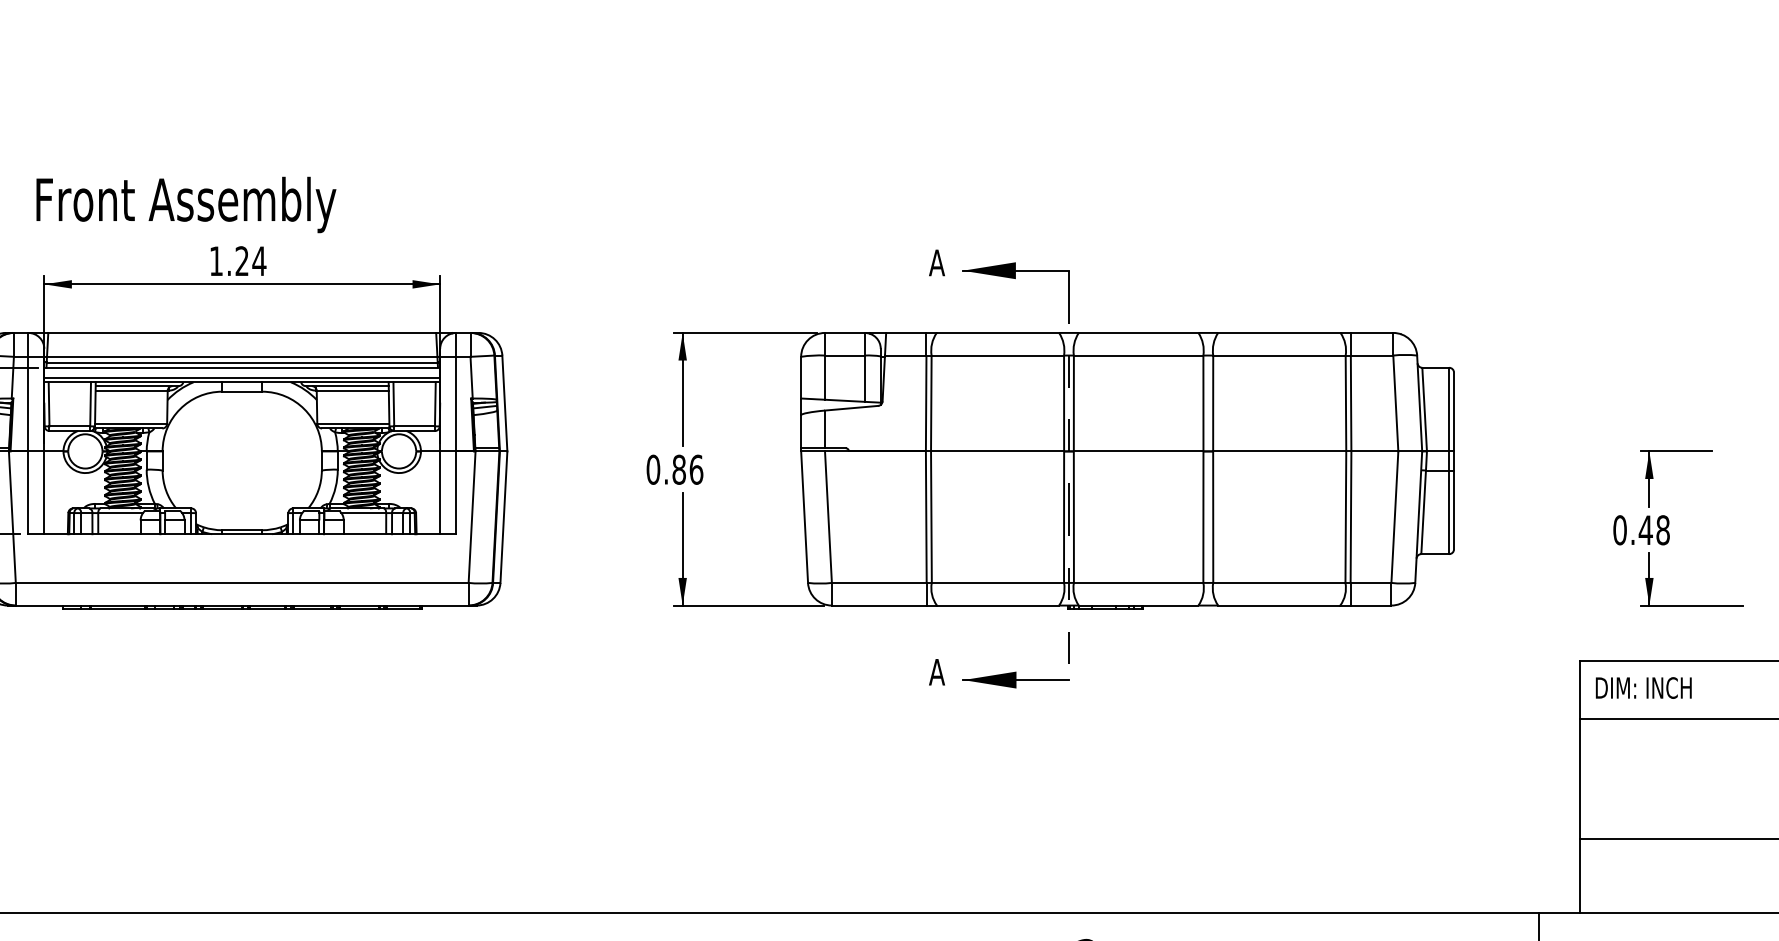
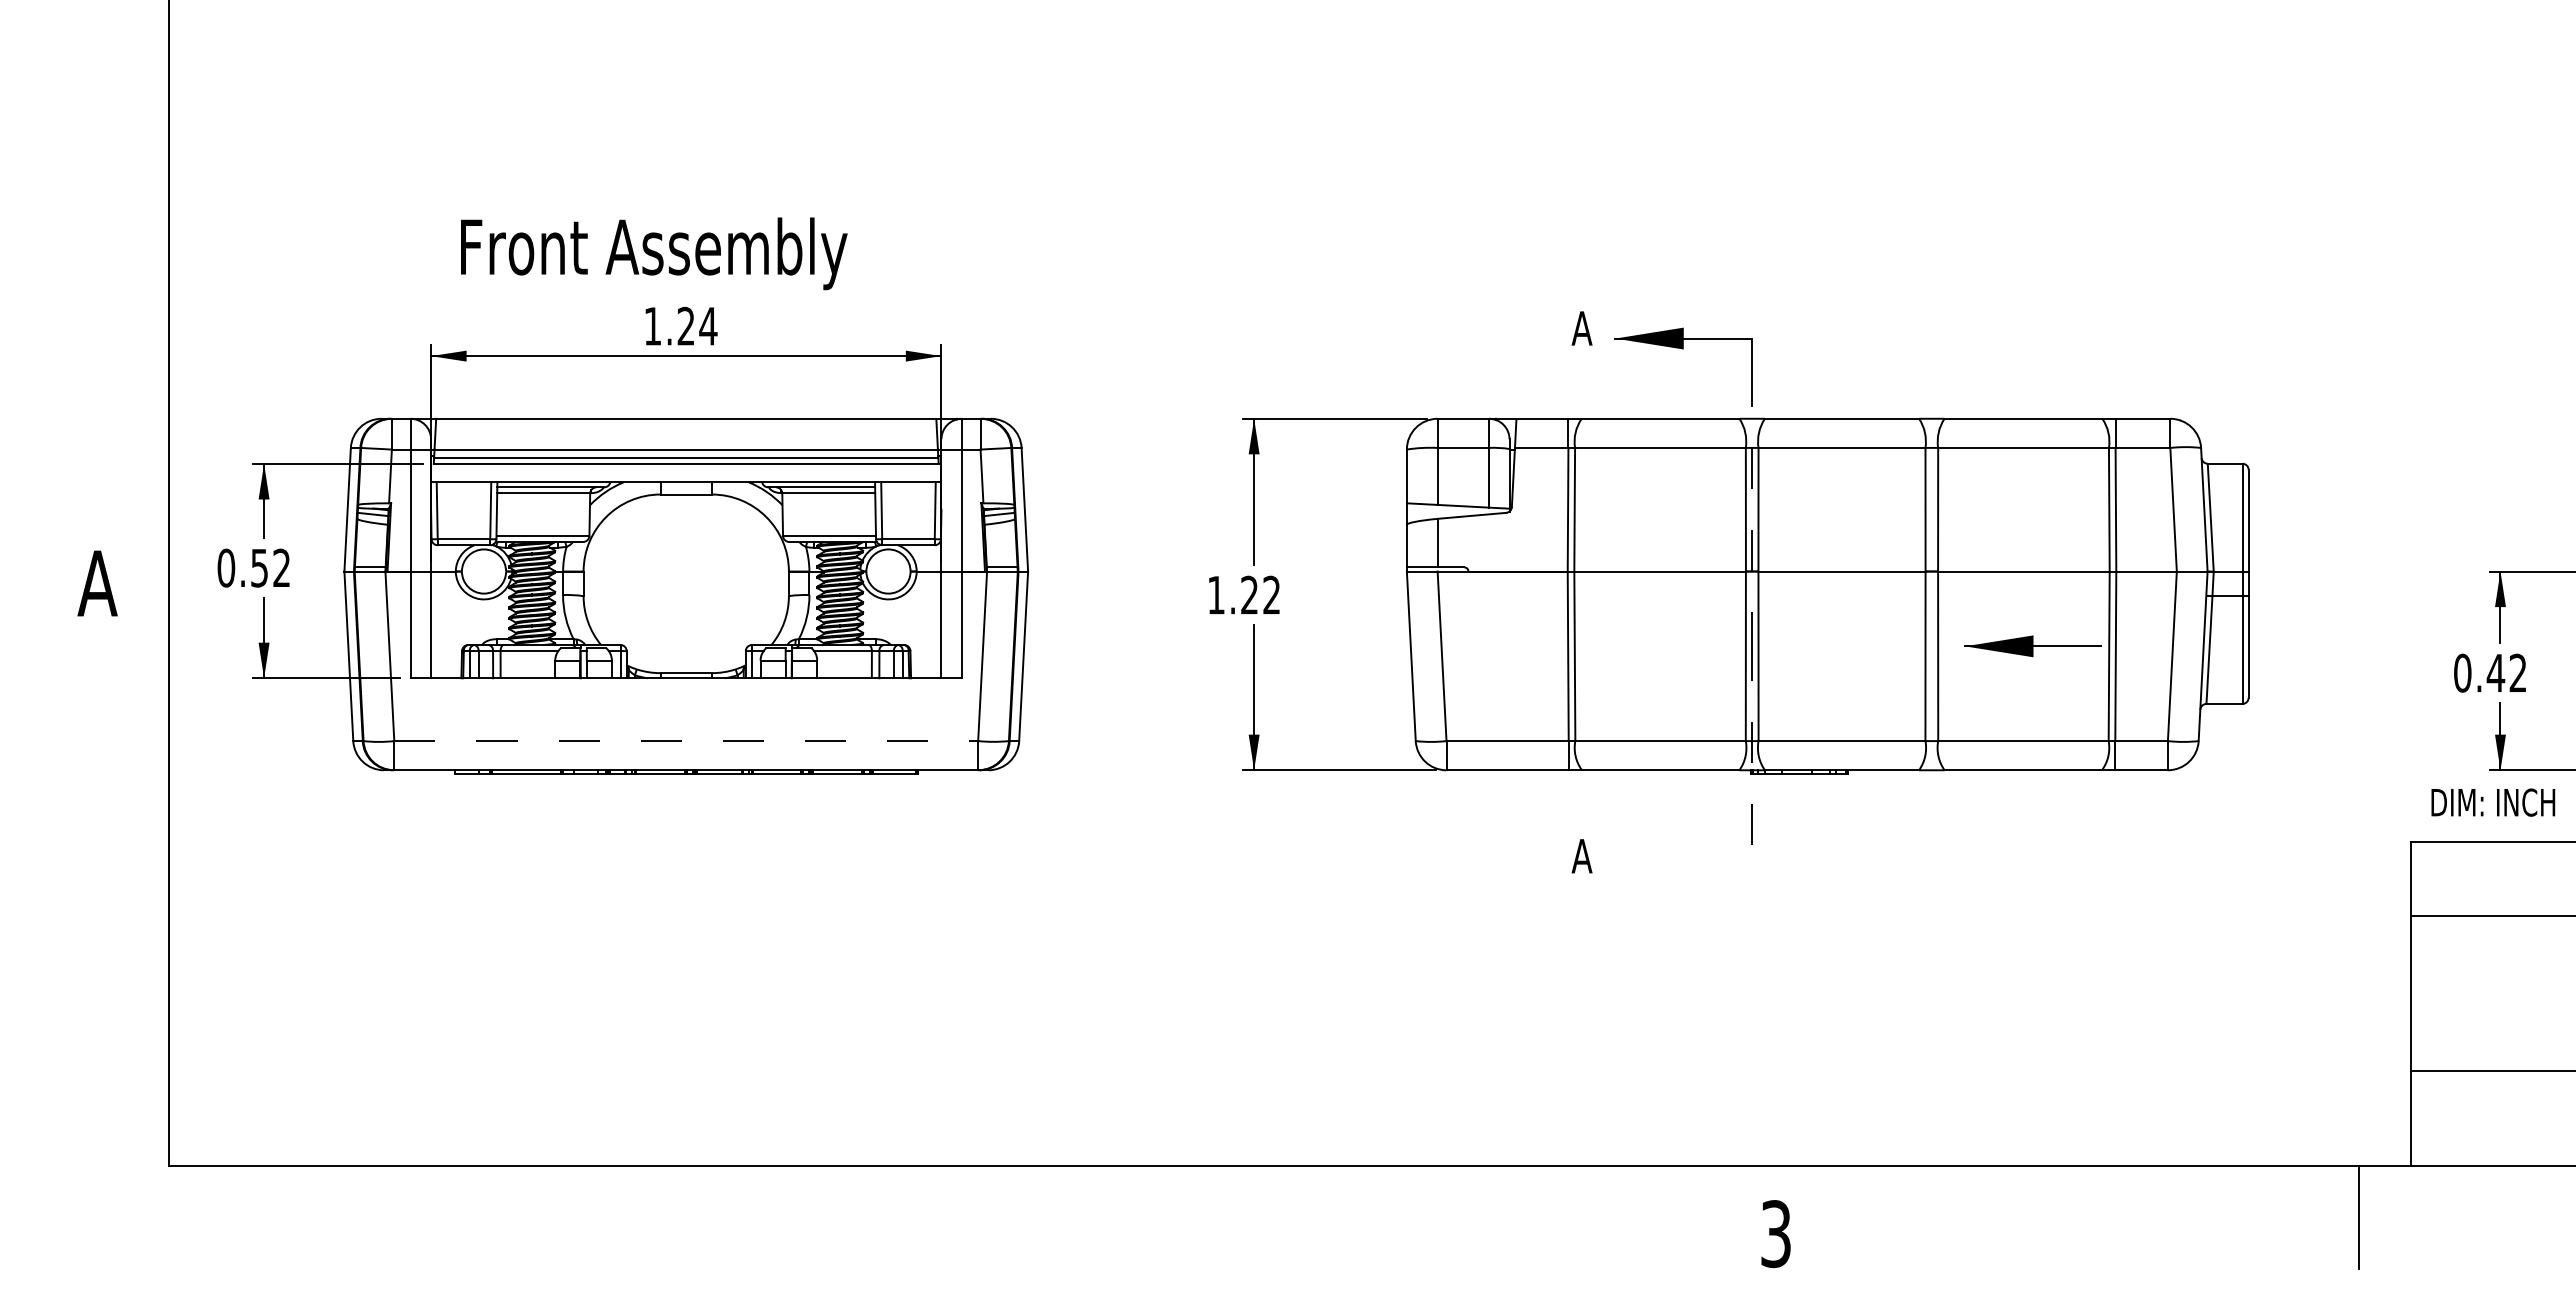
text: (186, 204) -> (654, 253), moved
line: (242, 377) -> (686, 476), removed
text: (674, 469) -> (1243, 594), 0.86 -> 1.22
text: (1662, 529) -> (2517, 672), 0.48 -> 0.42
line: (242, 583) -> (686, 741), solid -> dashed
part: (1015, 680) -> (2032, 646), moved
text: (1643, 687) -> (2493, 802), moved

